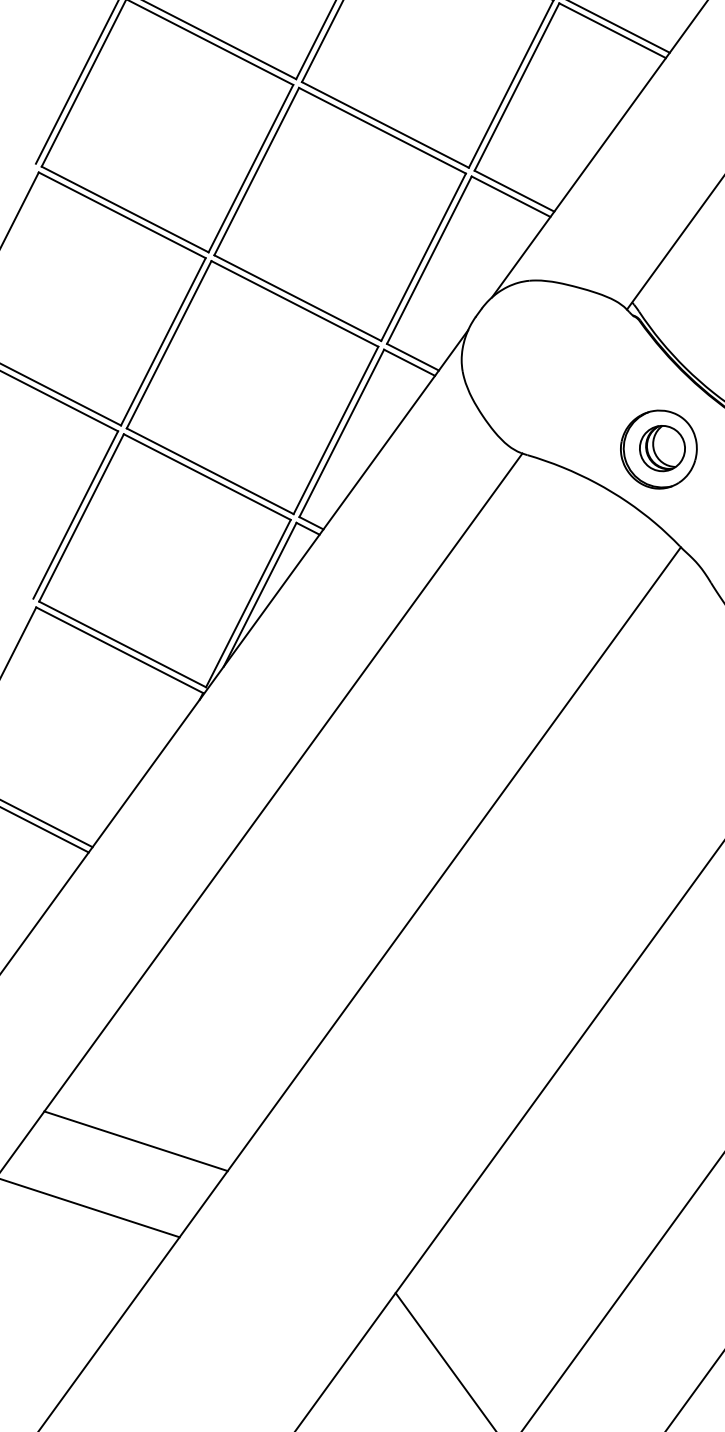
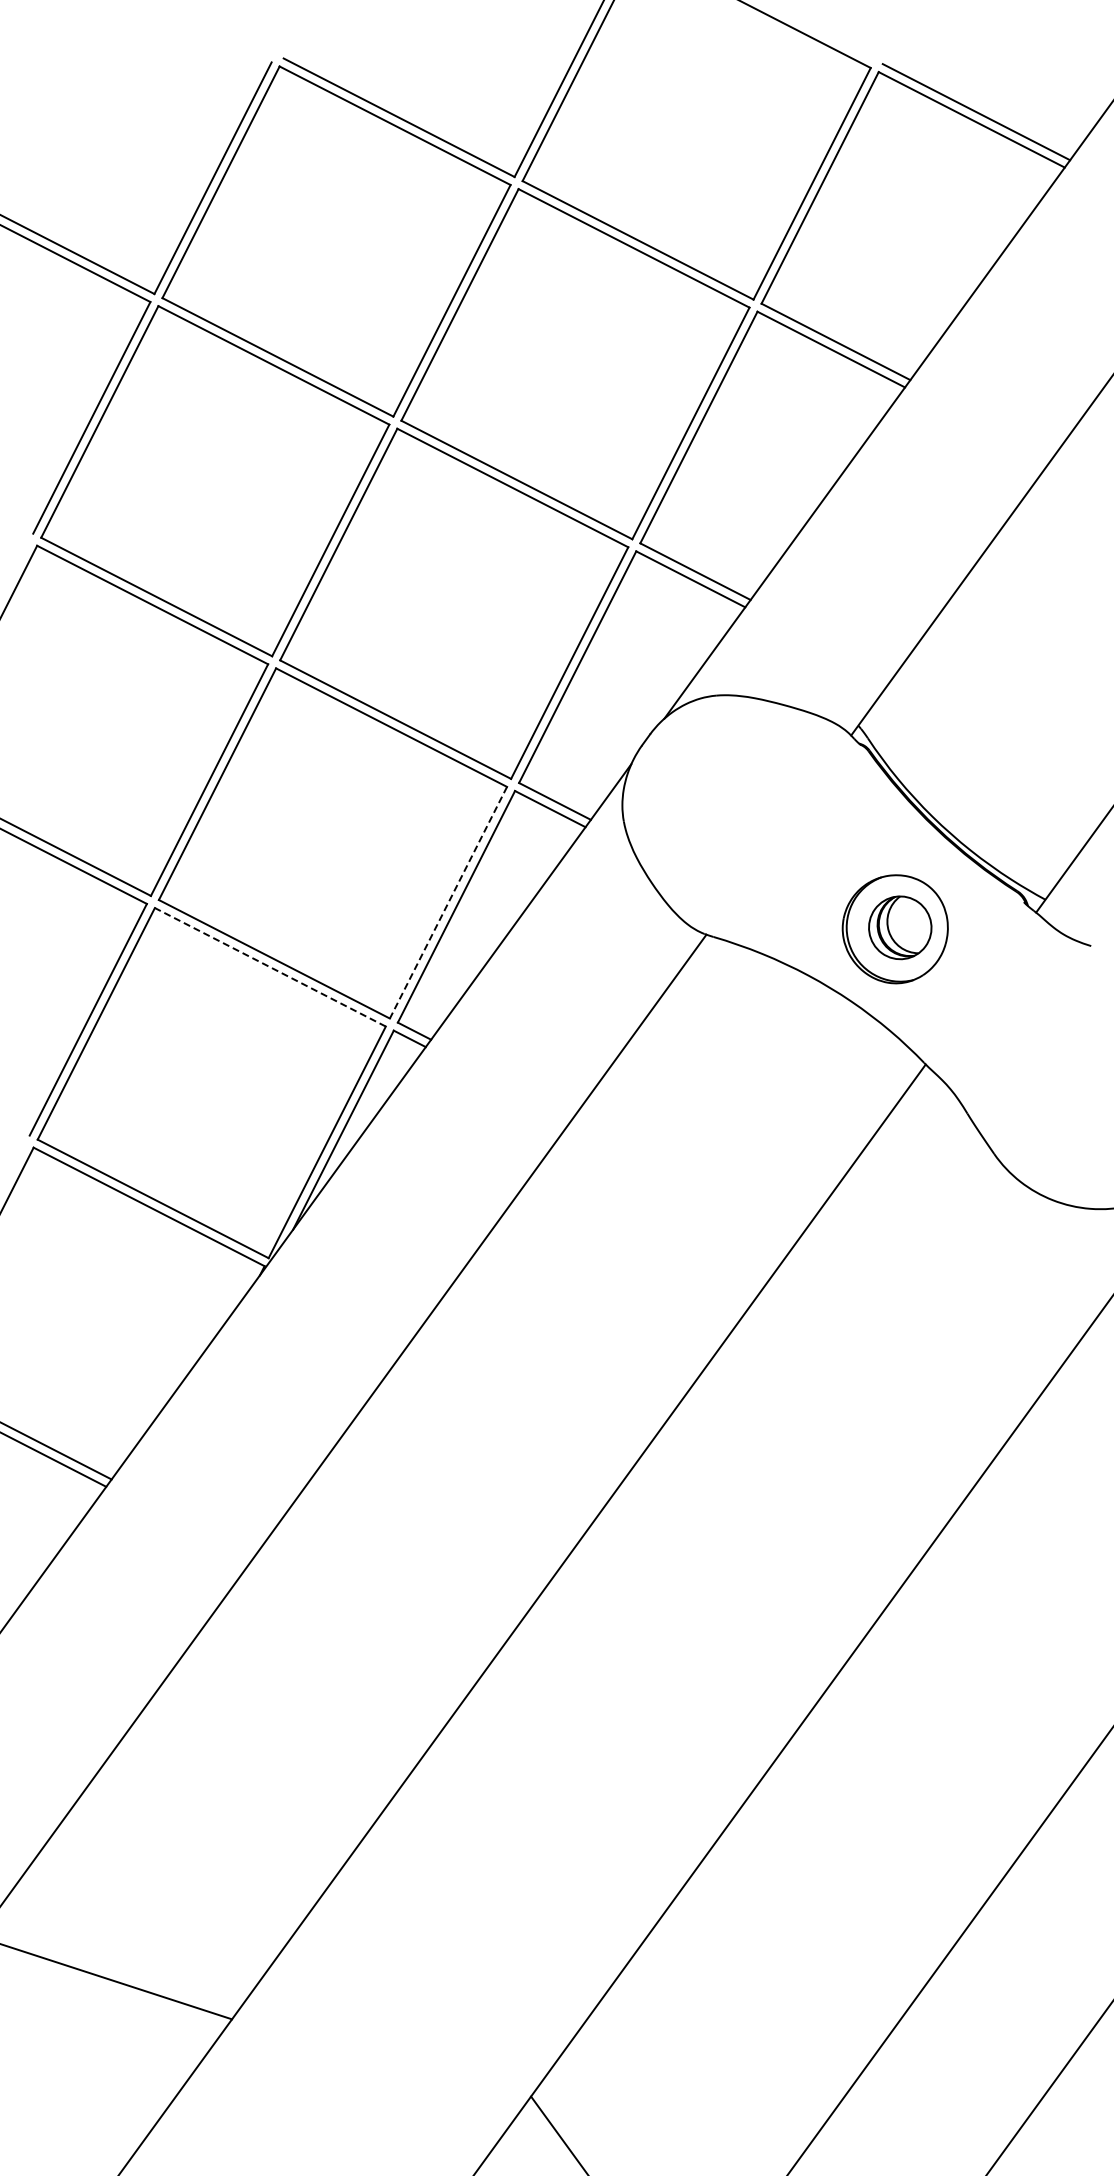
line: (336, 430) -> (448, 902), solid -> dashed
line: (207, 477) -> (270, 967), solid -> dashed
line: (135, 1141) -> (171, 1886), removed

